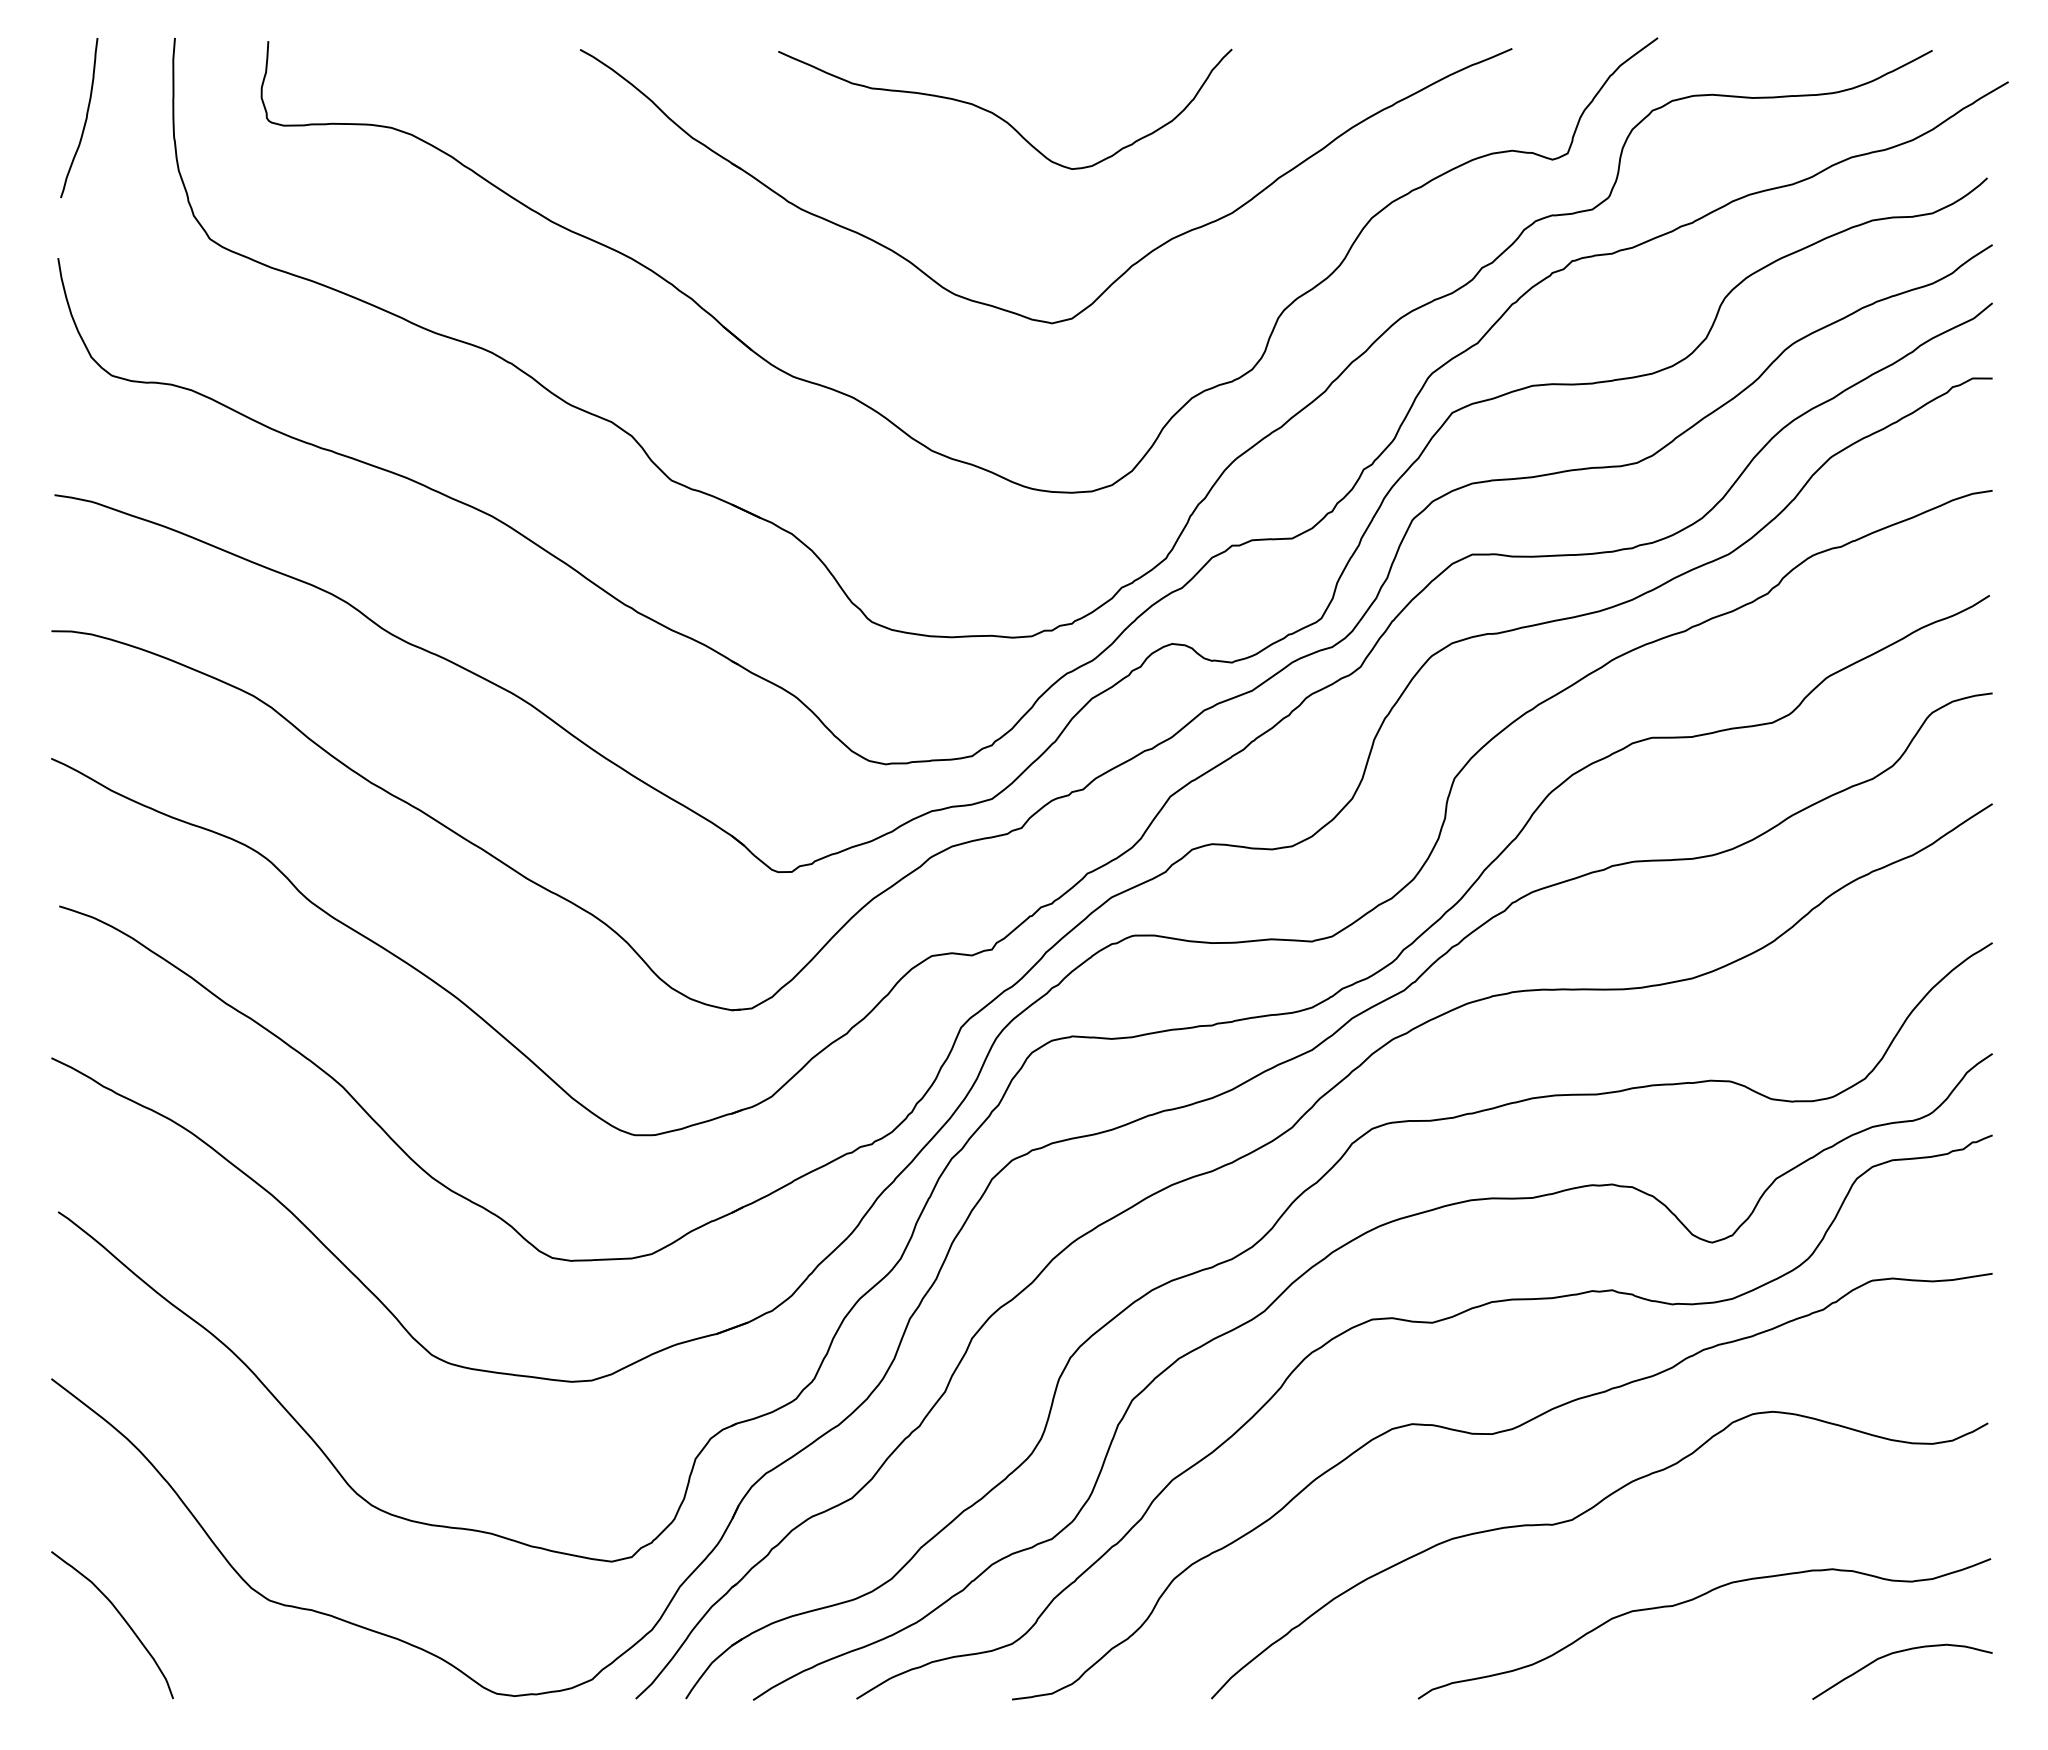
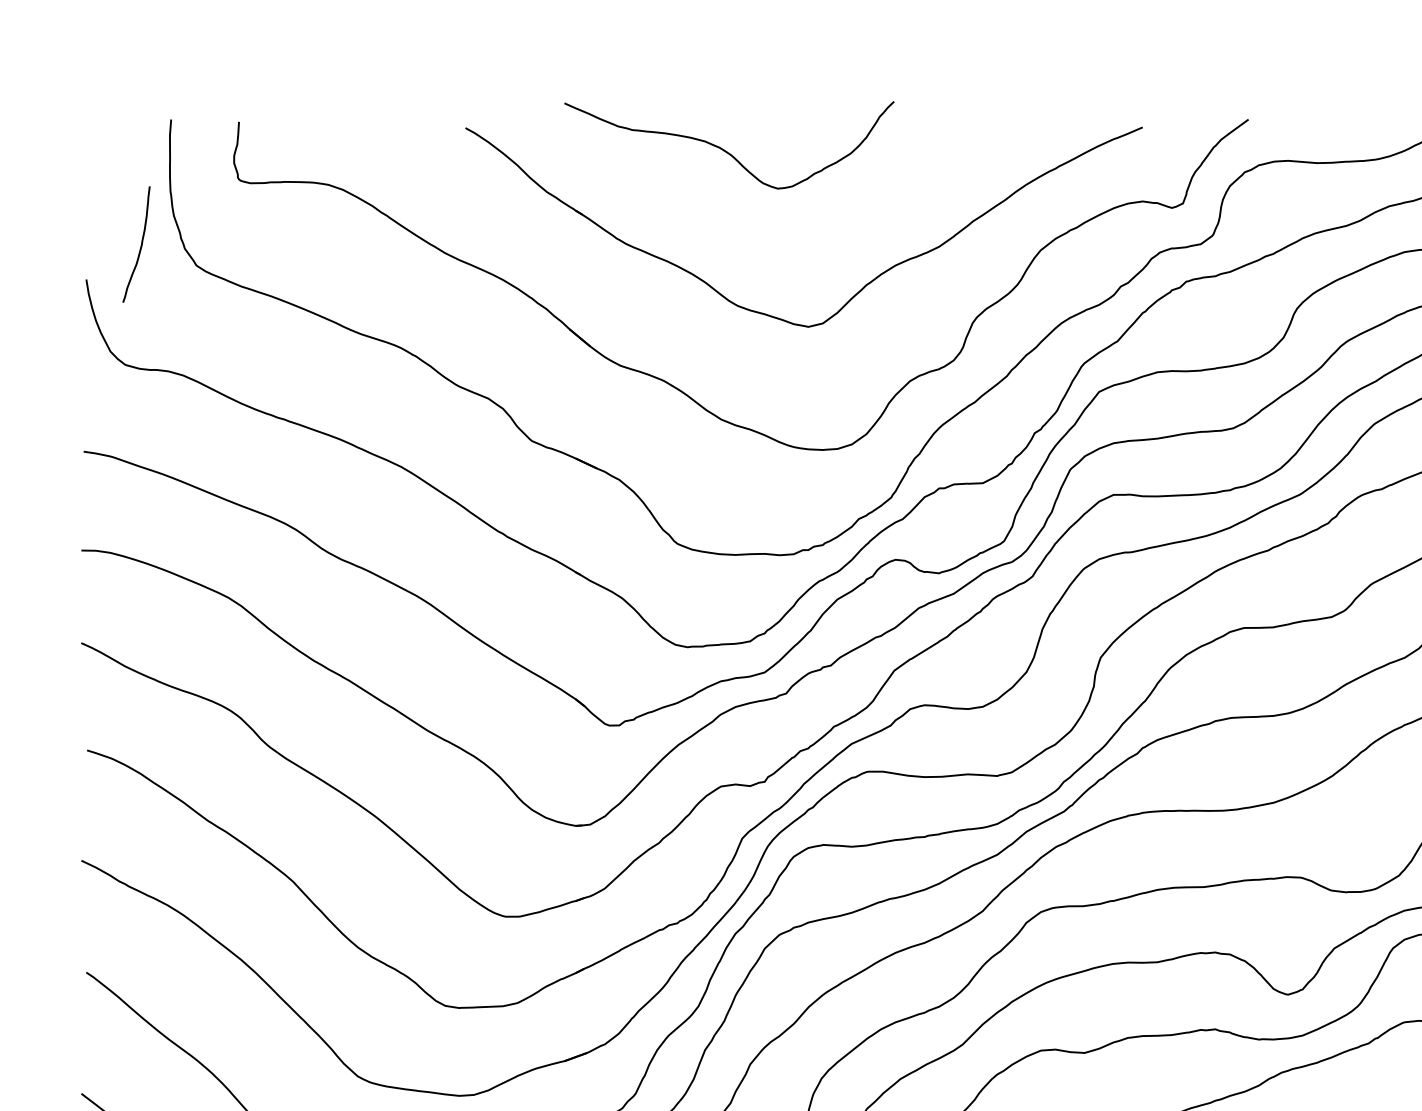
curve: (1001, 117) -> (726, 151), moved
curve: (84, 121) -> (140, 247), moved

